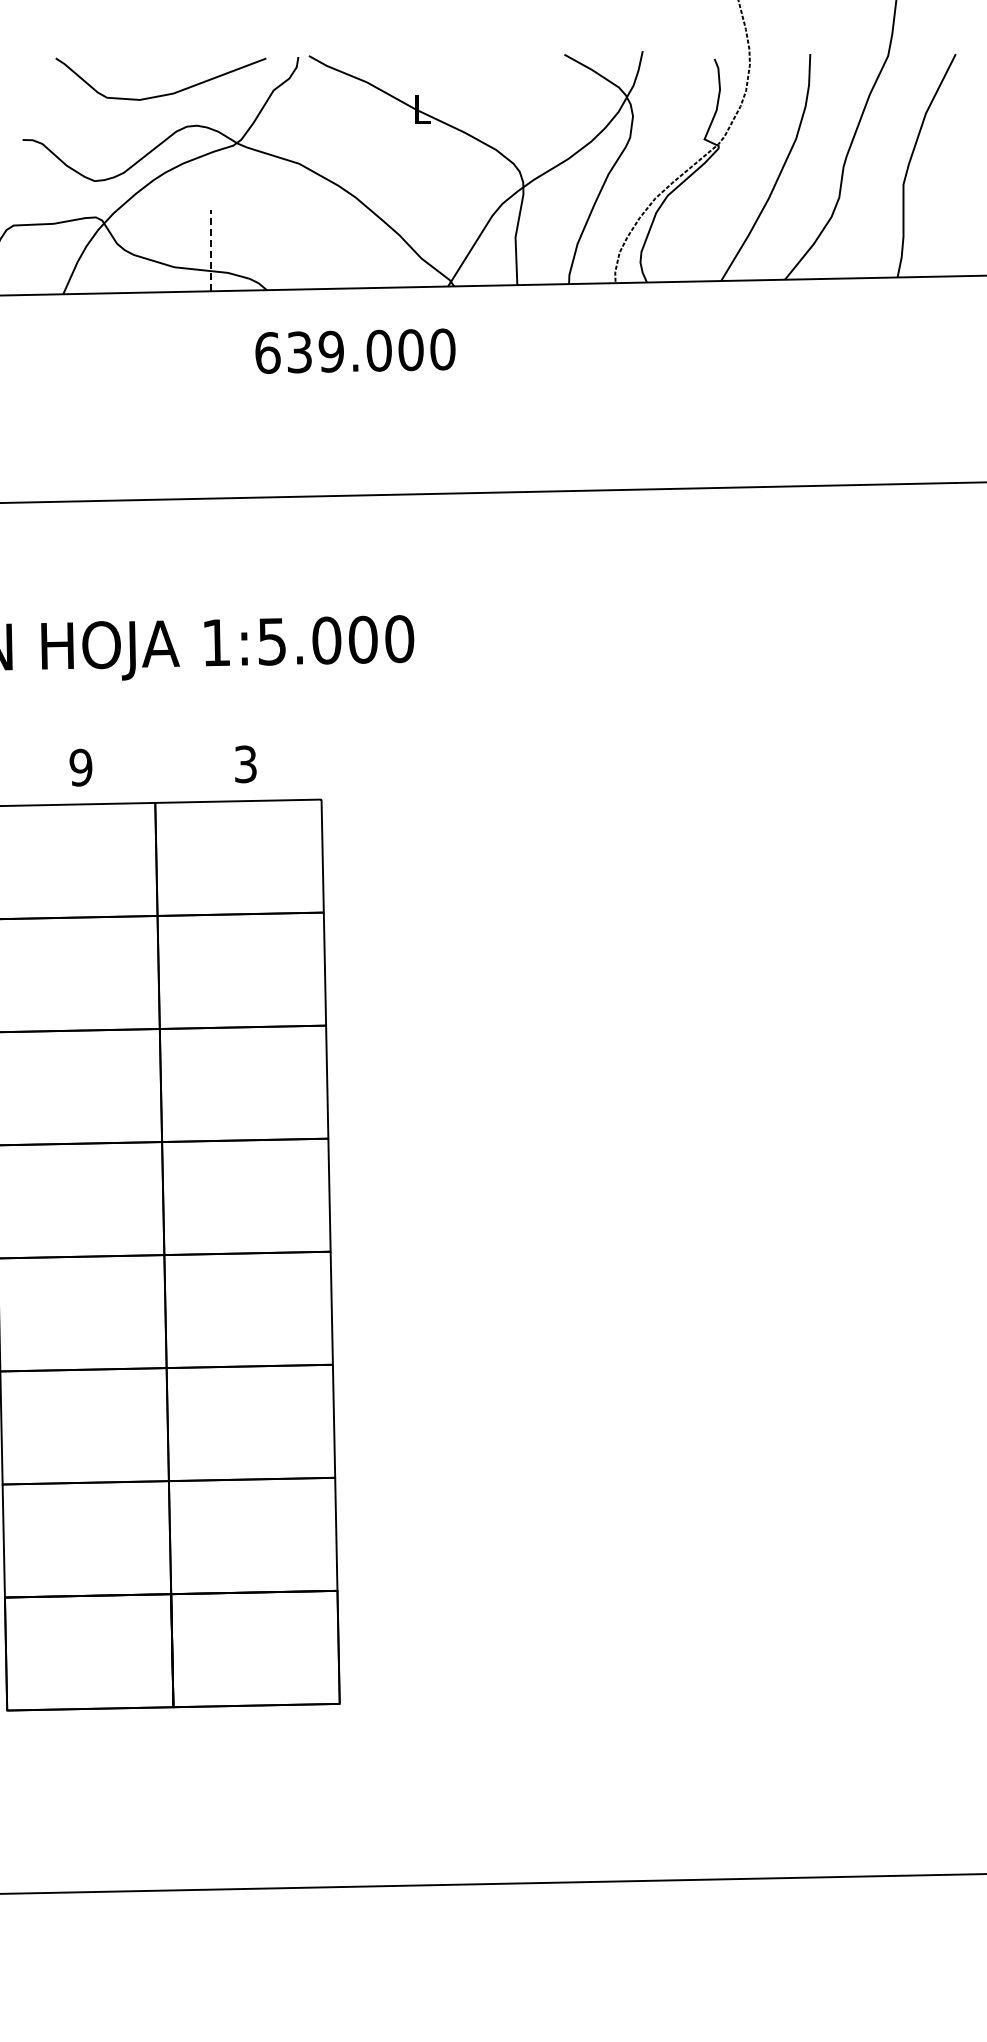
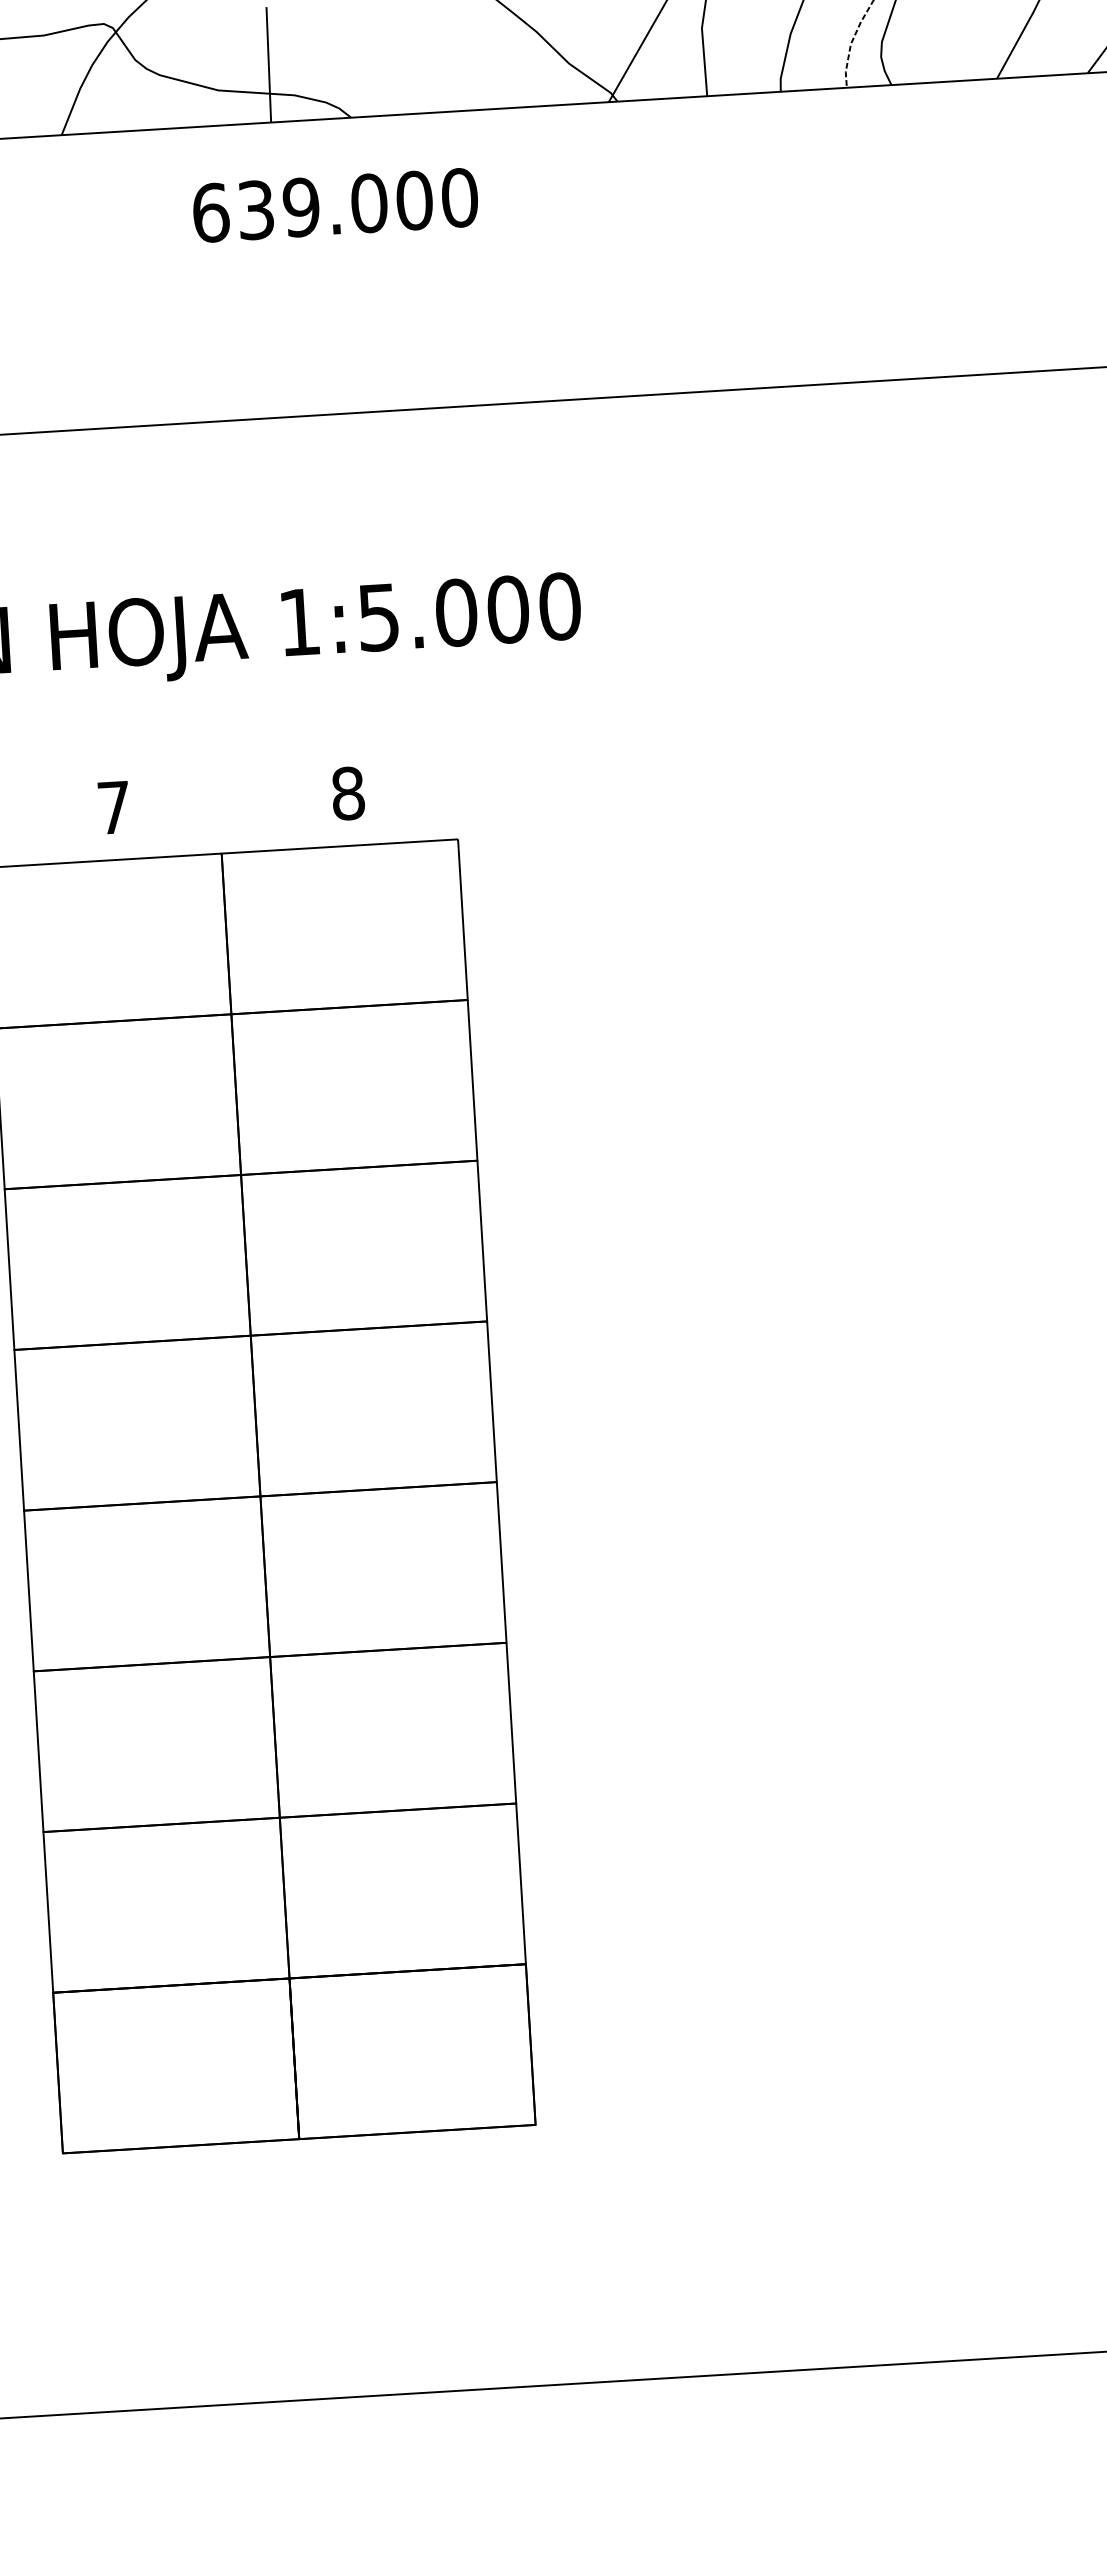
line: (210, 250) -> (268, 64), dashed -> solid
text: (355, 350) -> (335, 204), moved
text: (245, 764) -> (347, 793), 3 -> 8
text: (80, 767) -> (113, 807), 9 -> 7

